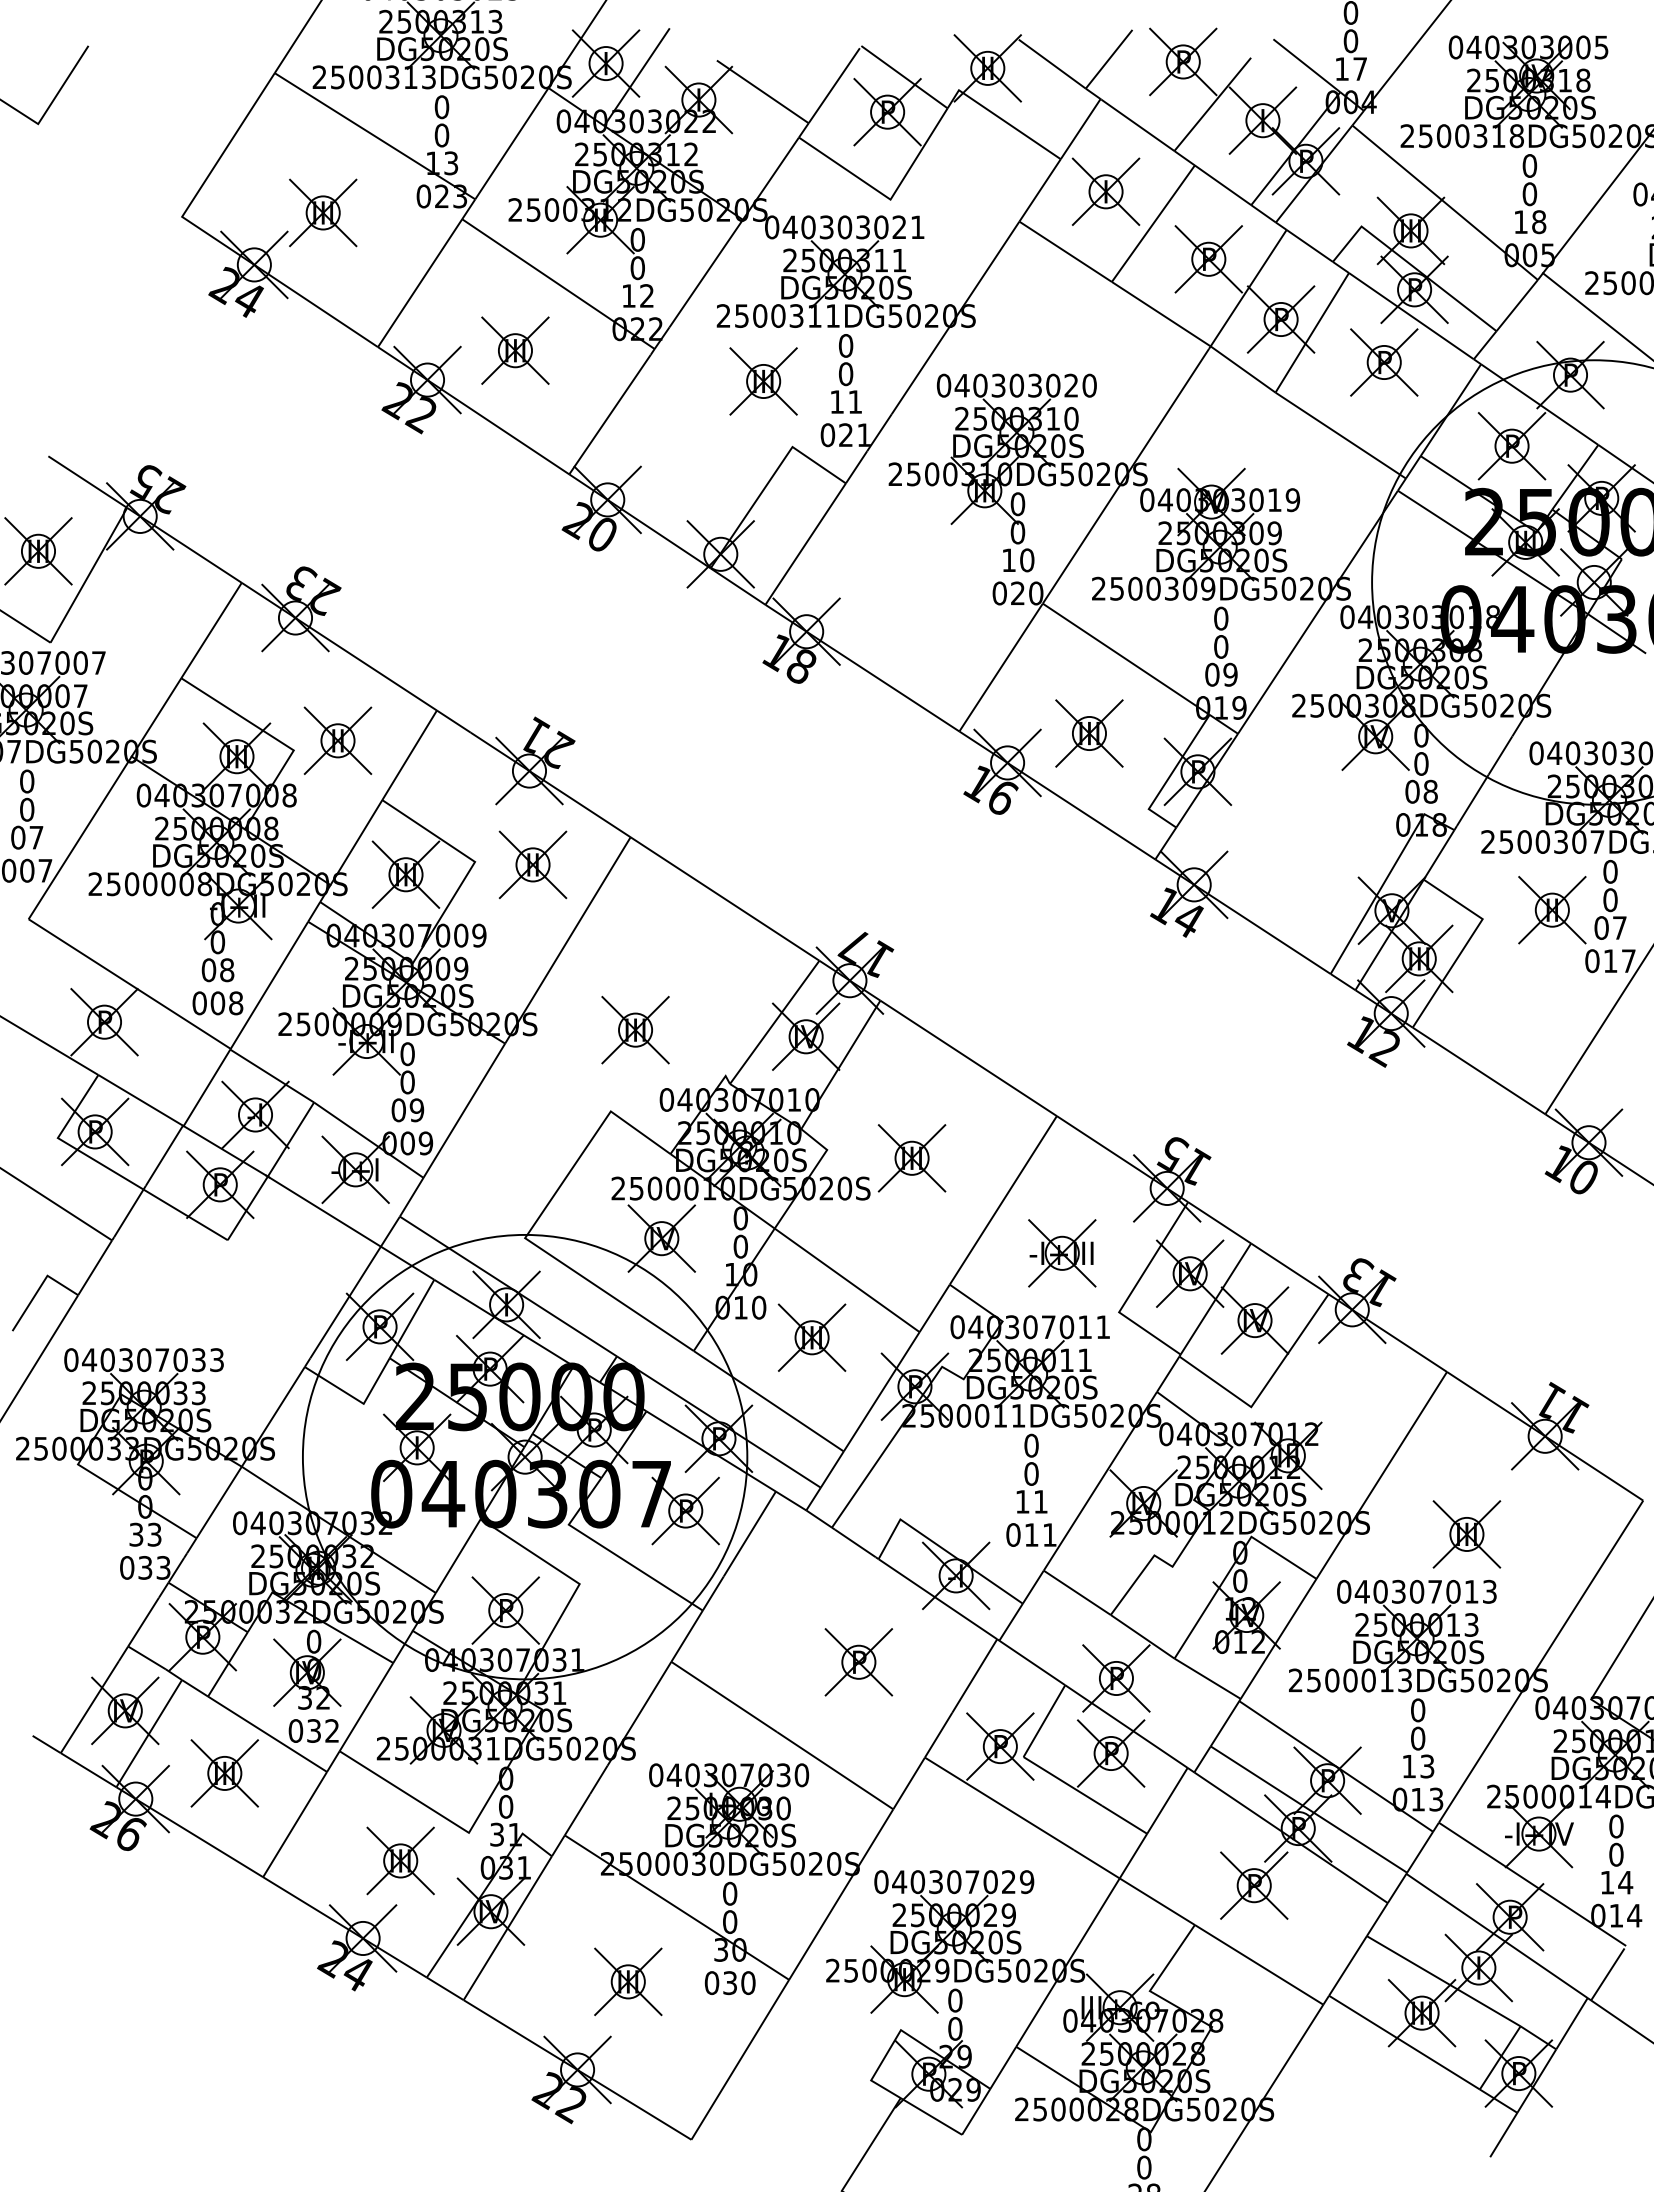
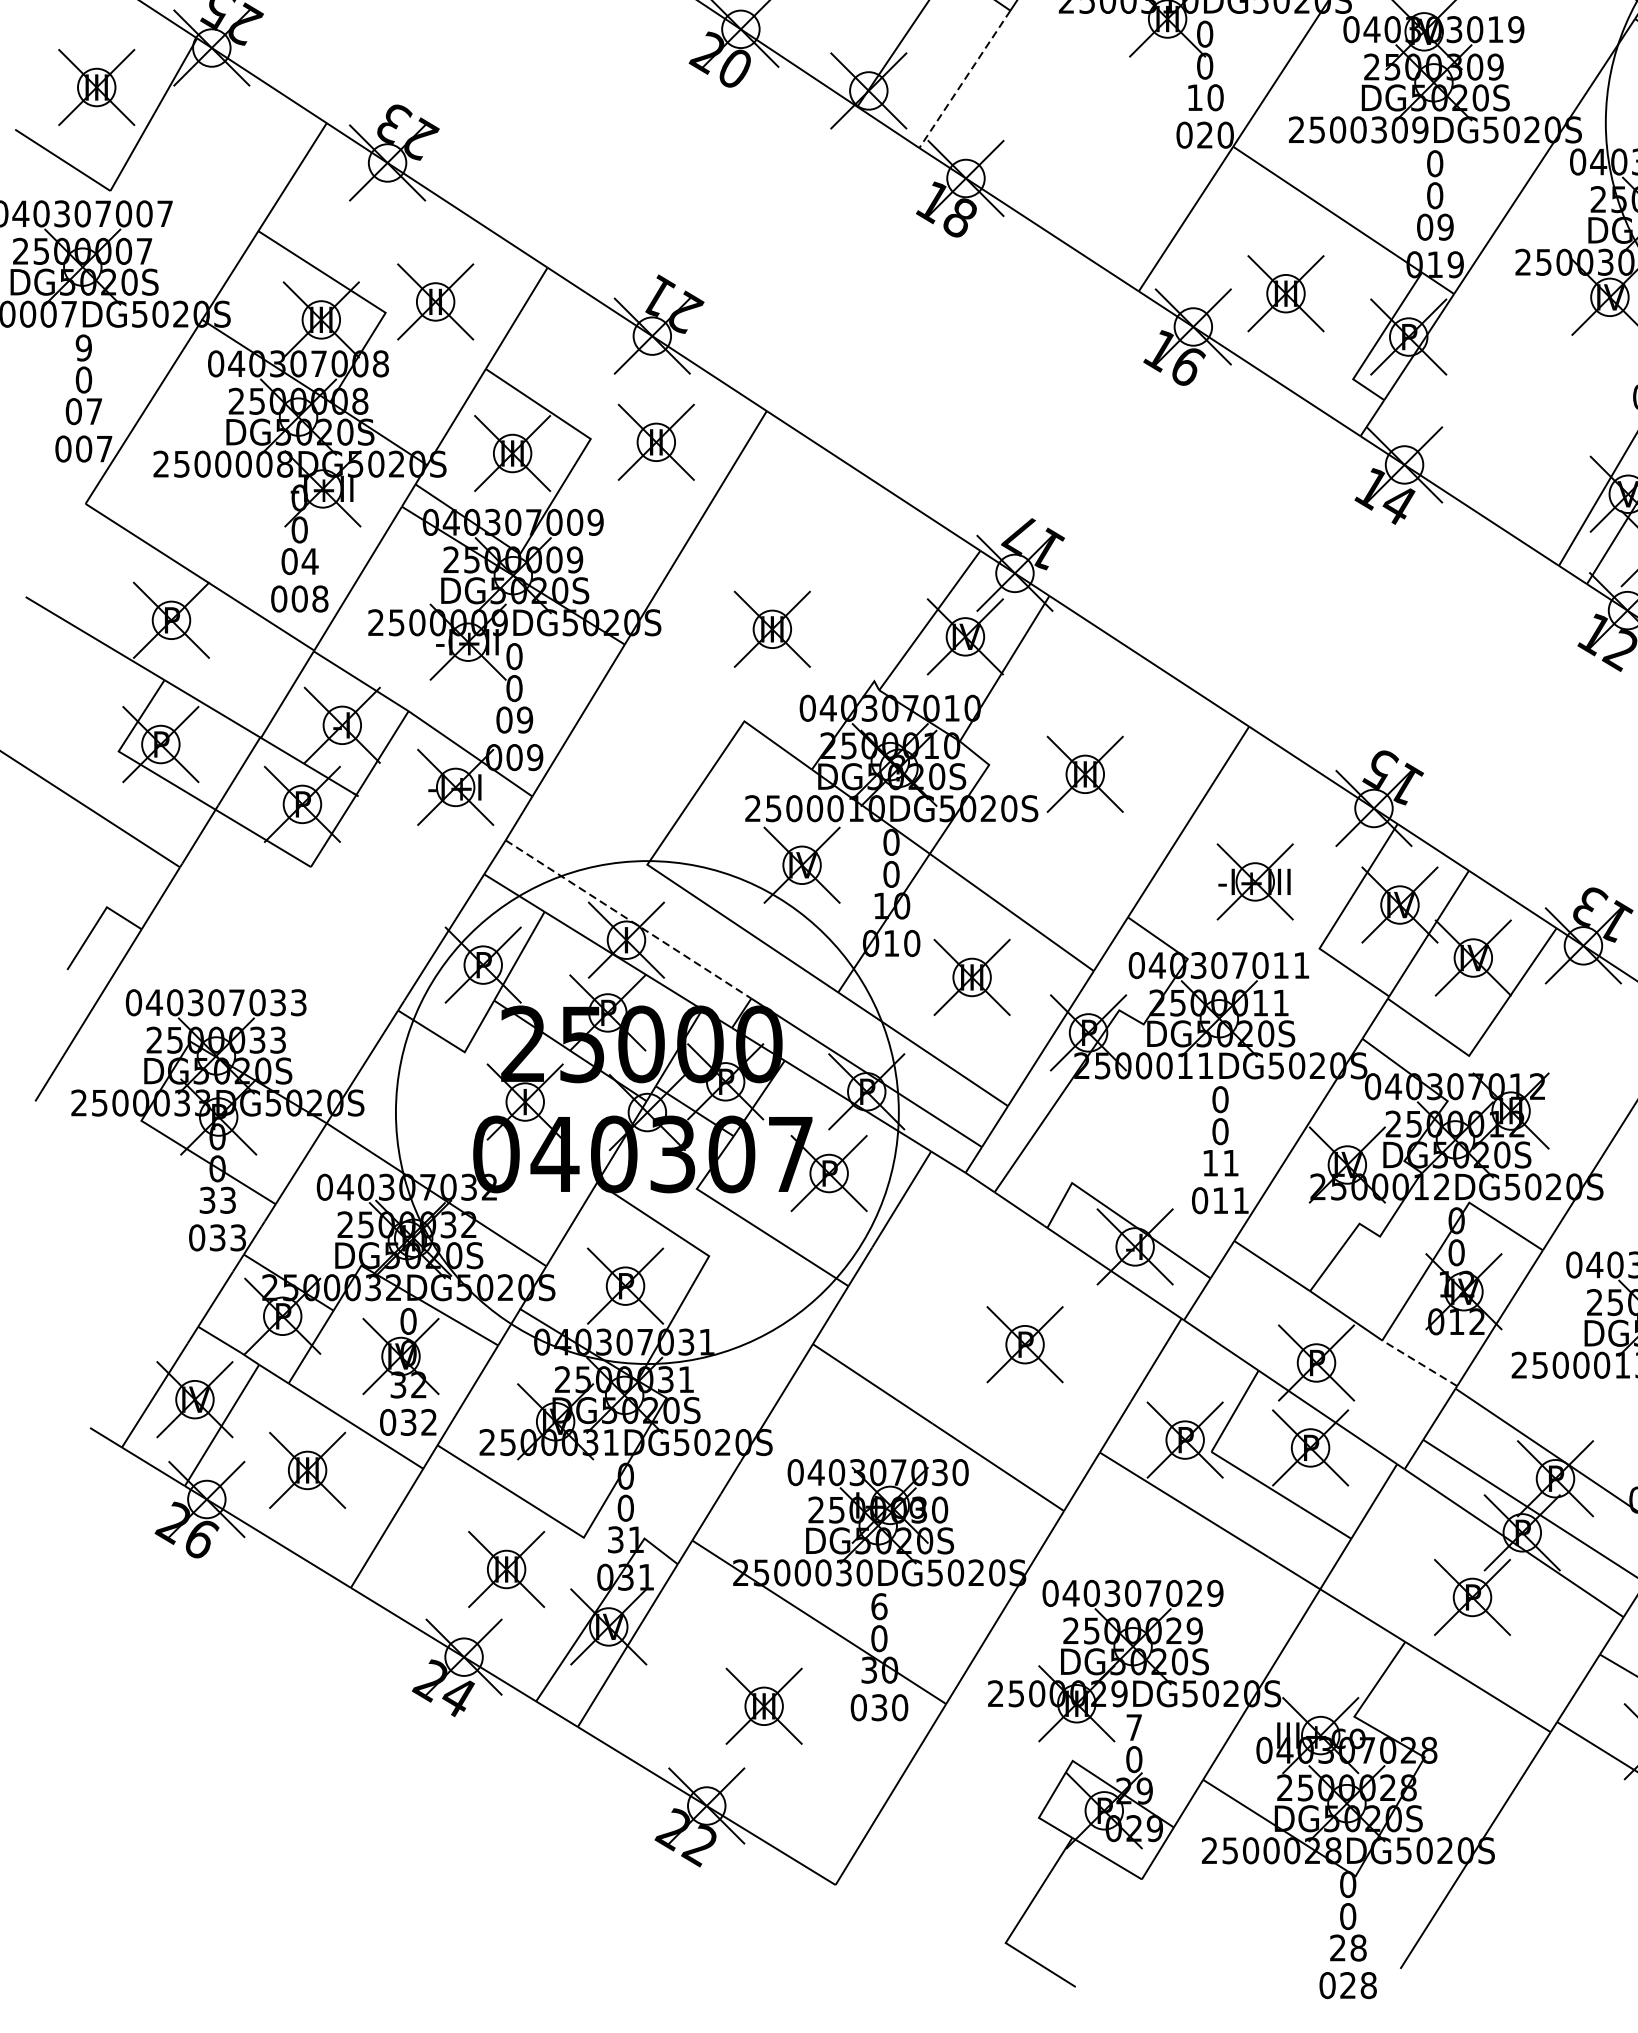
line: (805, 544) -> (964, 79), solid -> dashed
text: (27, 781) -> (84, 347), 0 -> 9
text: (226, 970) -> (309, 561), 08 -> 04
line: (324, 1211) -> (420, 834), removed
line: (508, 1286) -> (628, 919), solid -> dashed
line: (1207, 1678) -> (1419, 1363), solid -> dashed
text: (730, 1893) -> (879, 1606), 0 -> 6
text: (955, 2000) -> (1134, 1727), 0 -> 7

